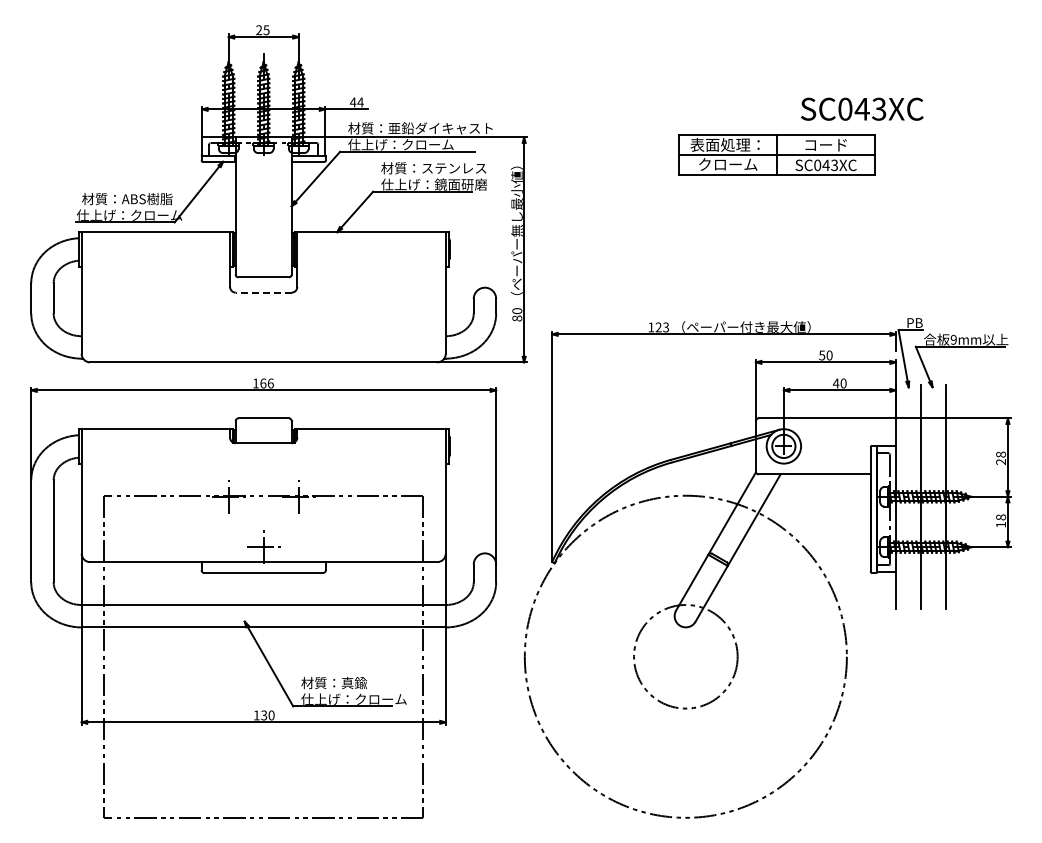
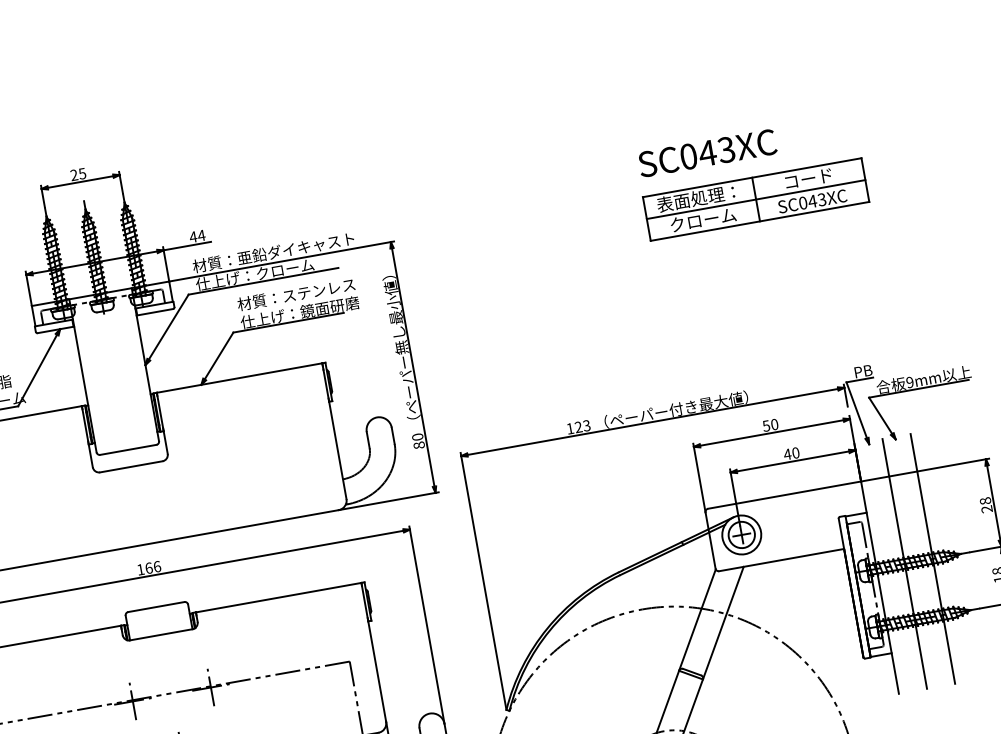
text: (862, 108) -> (707, 152), moved
part: (776, 154) -> (755, 199), moved
line: (263, 292) -> (131, 466), dashed -> solid

